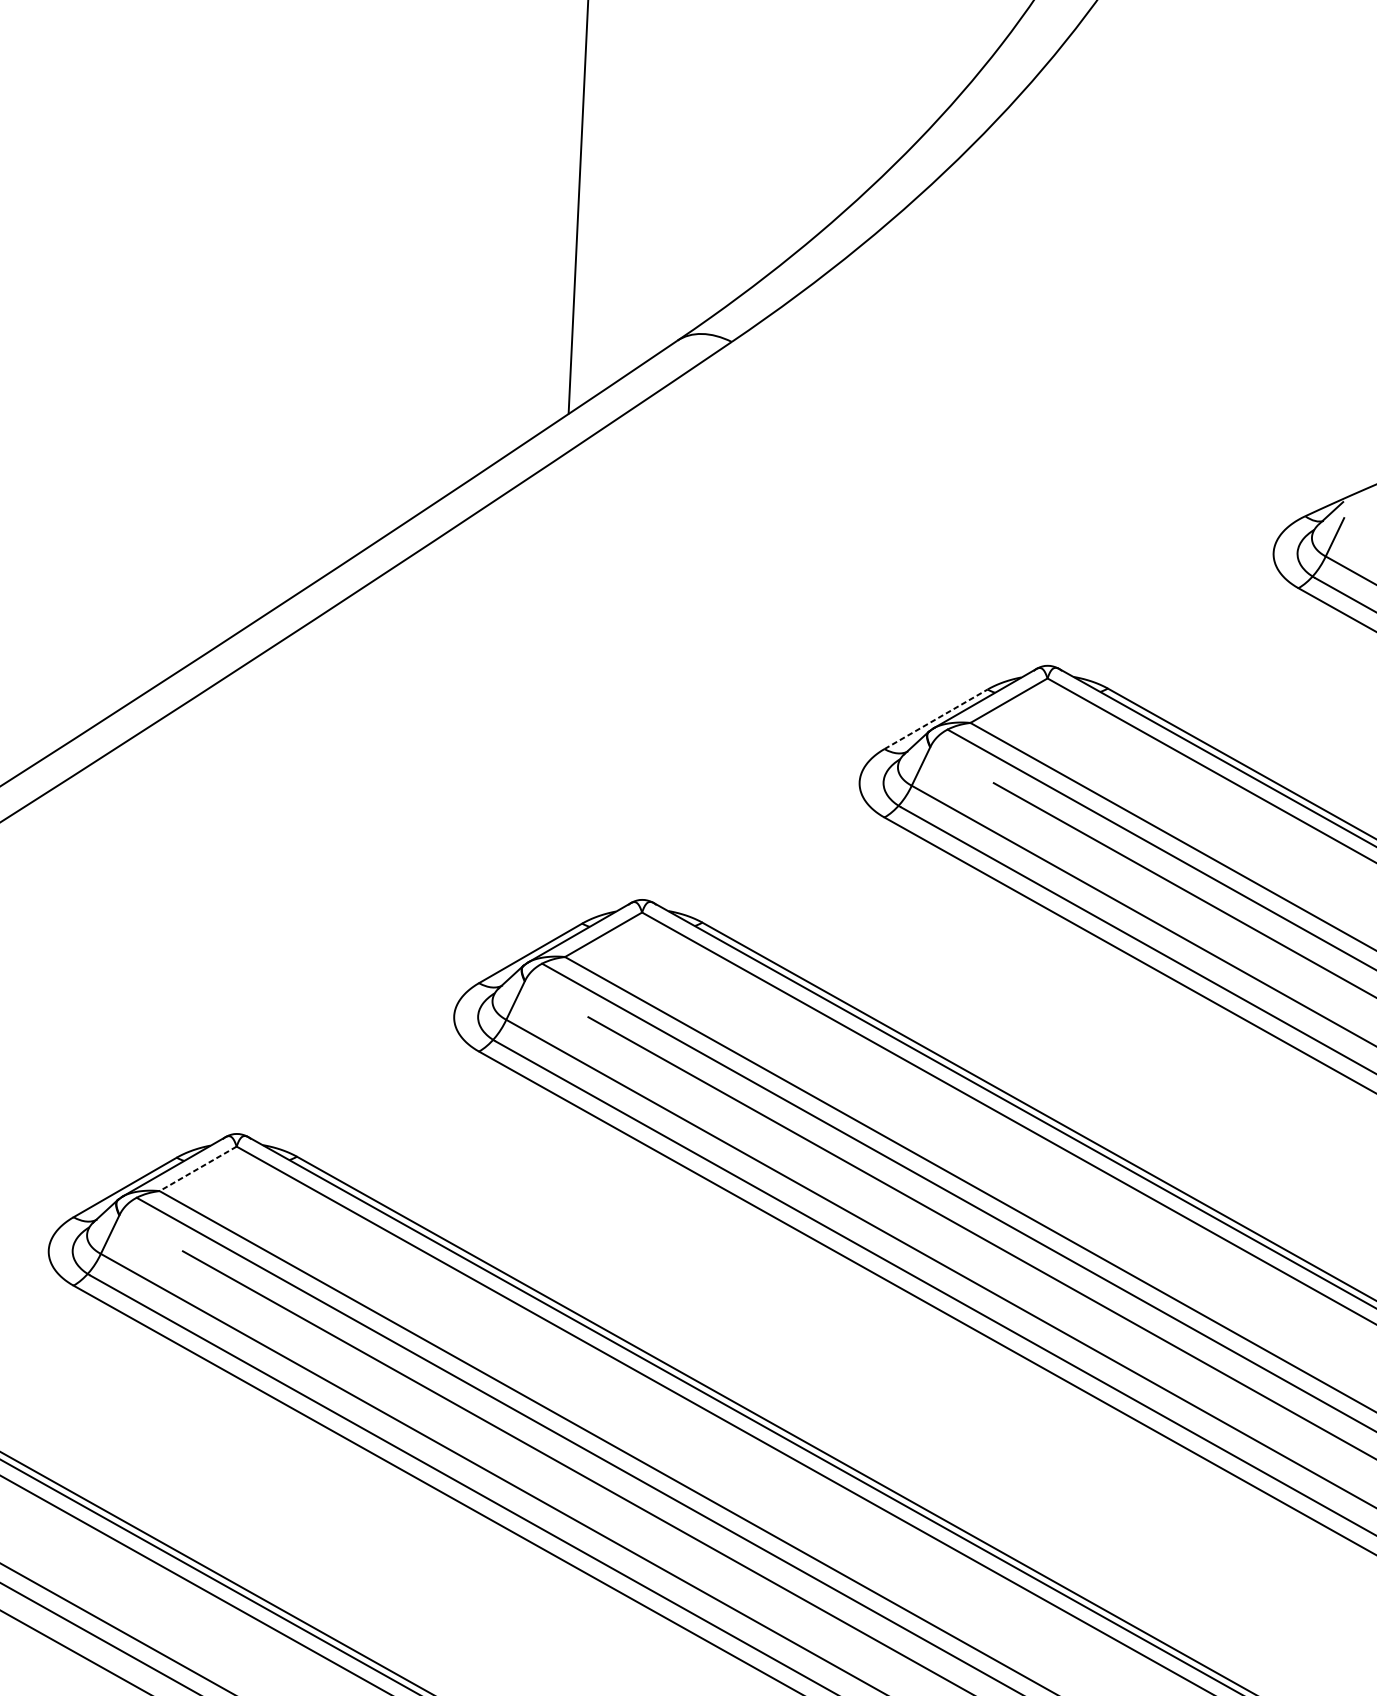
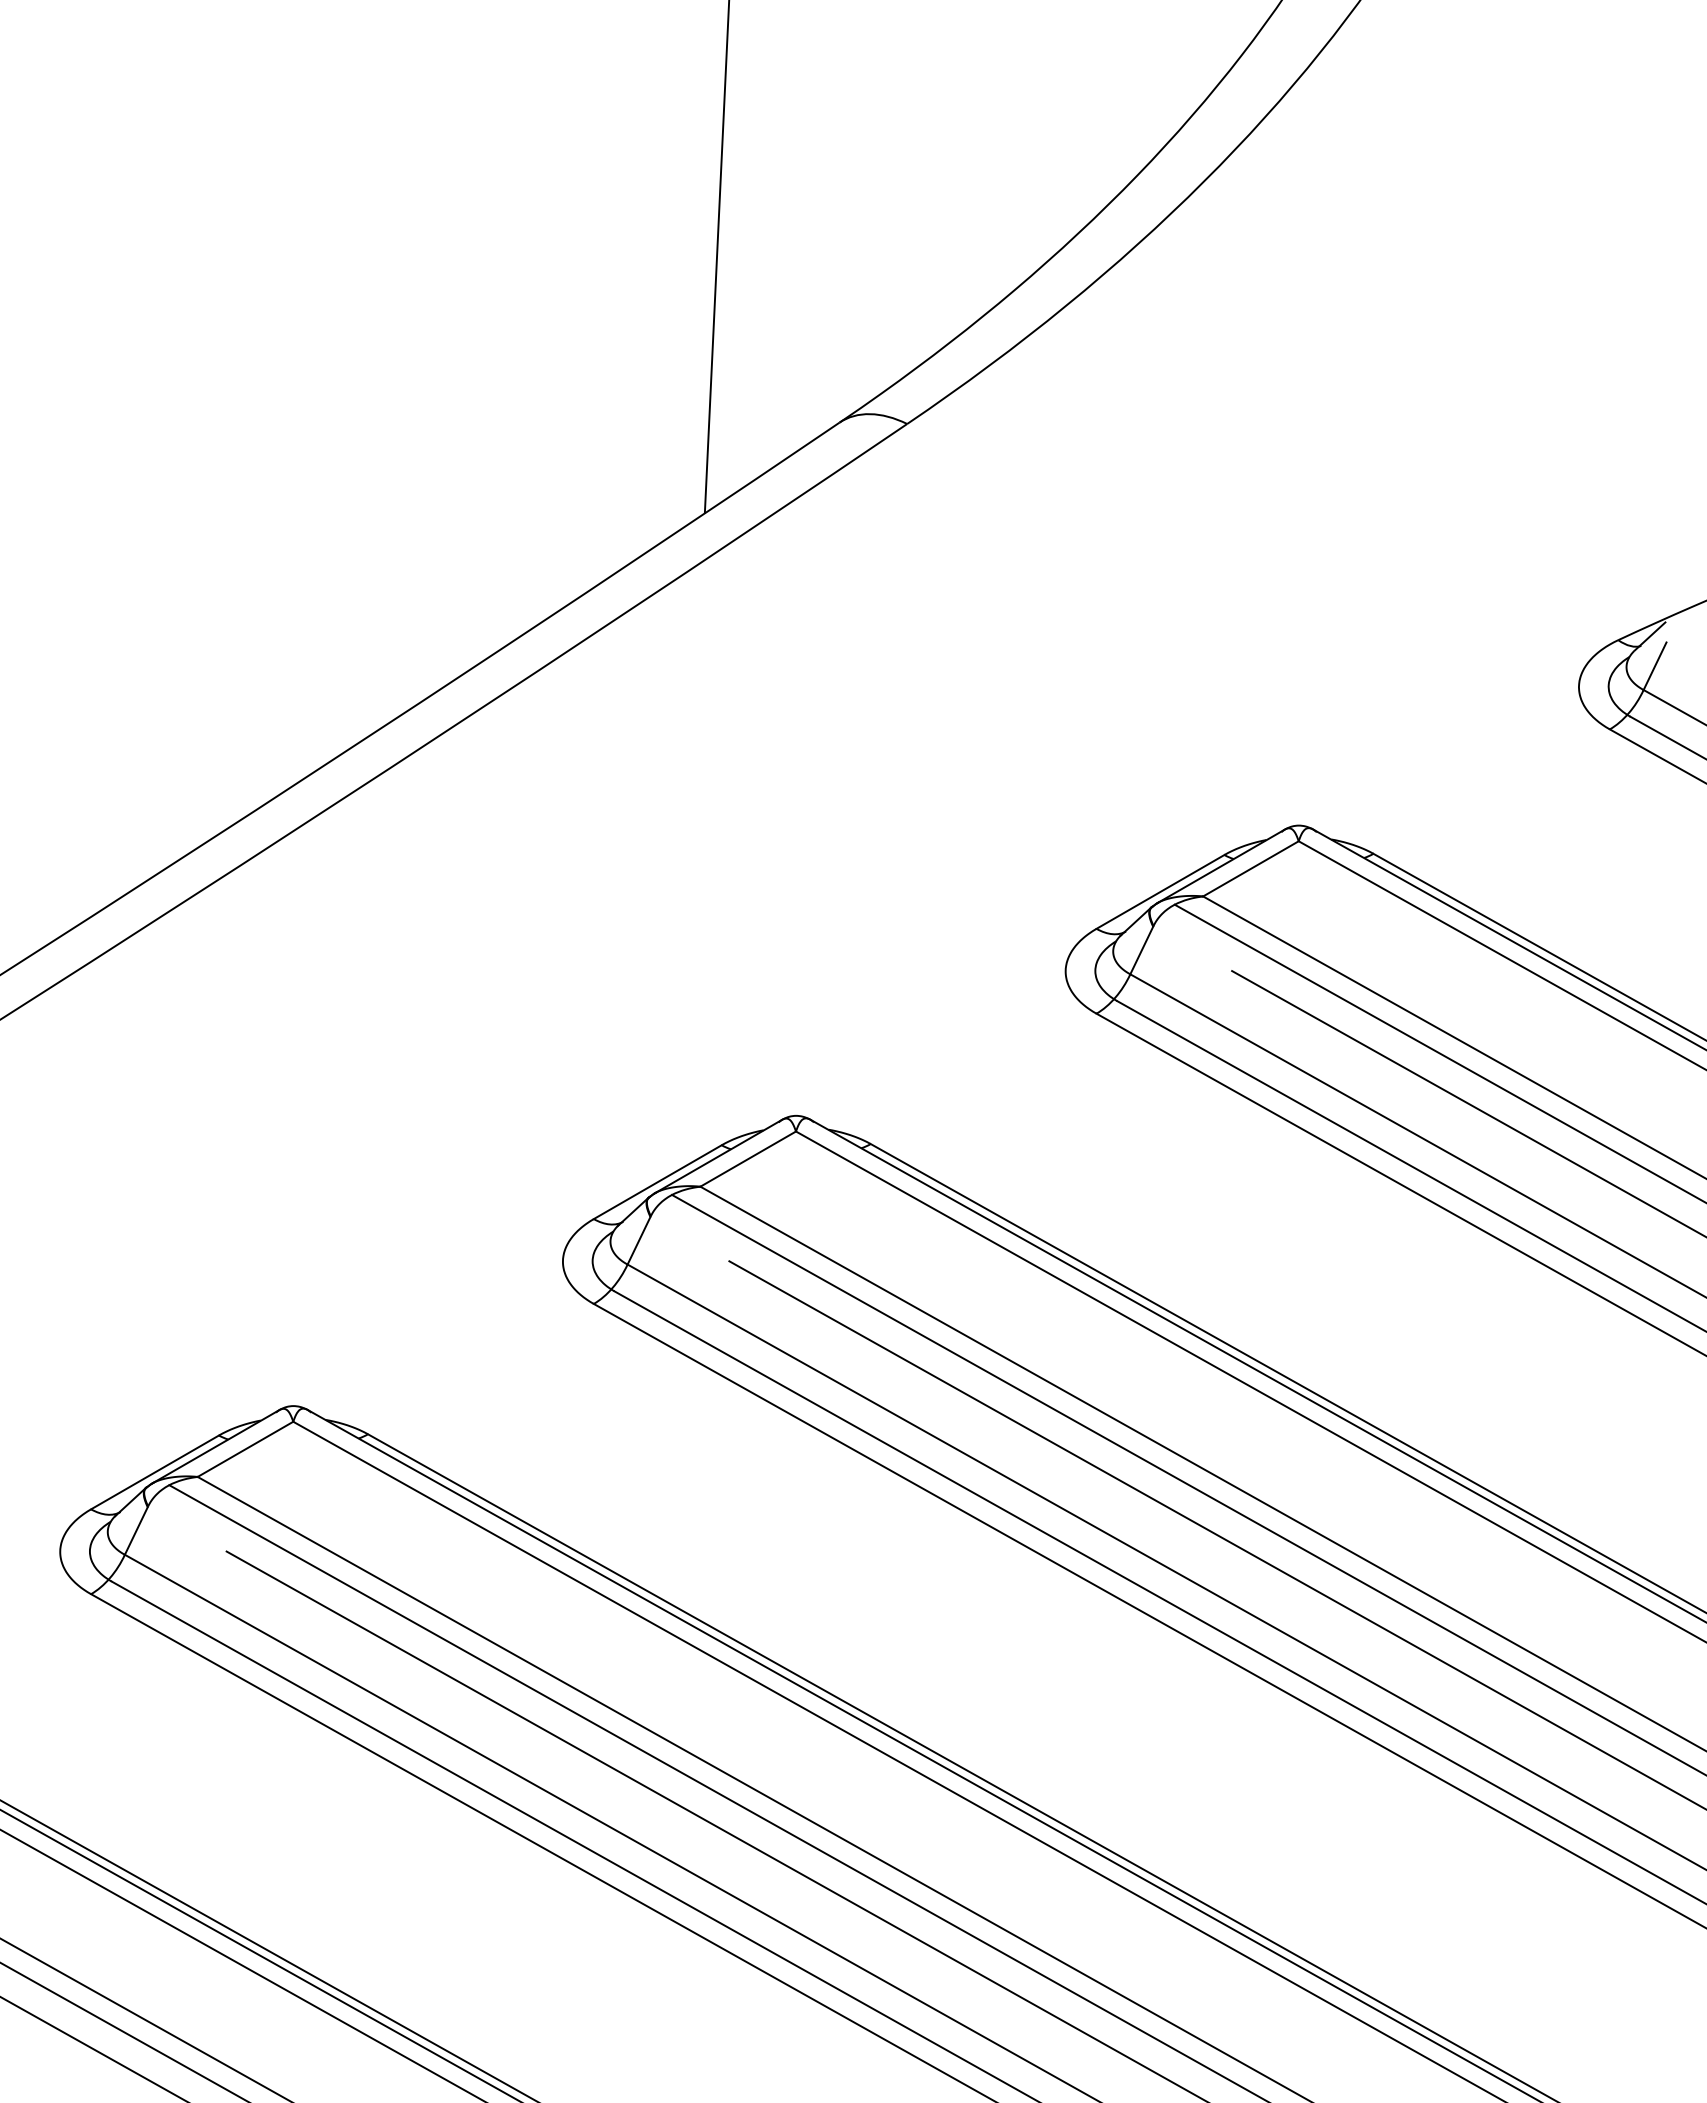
line: (936, 718) -> (1160, 891), dashed -> solid
line: (198, 1168) -> (245, 1449), dashed -> solid

